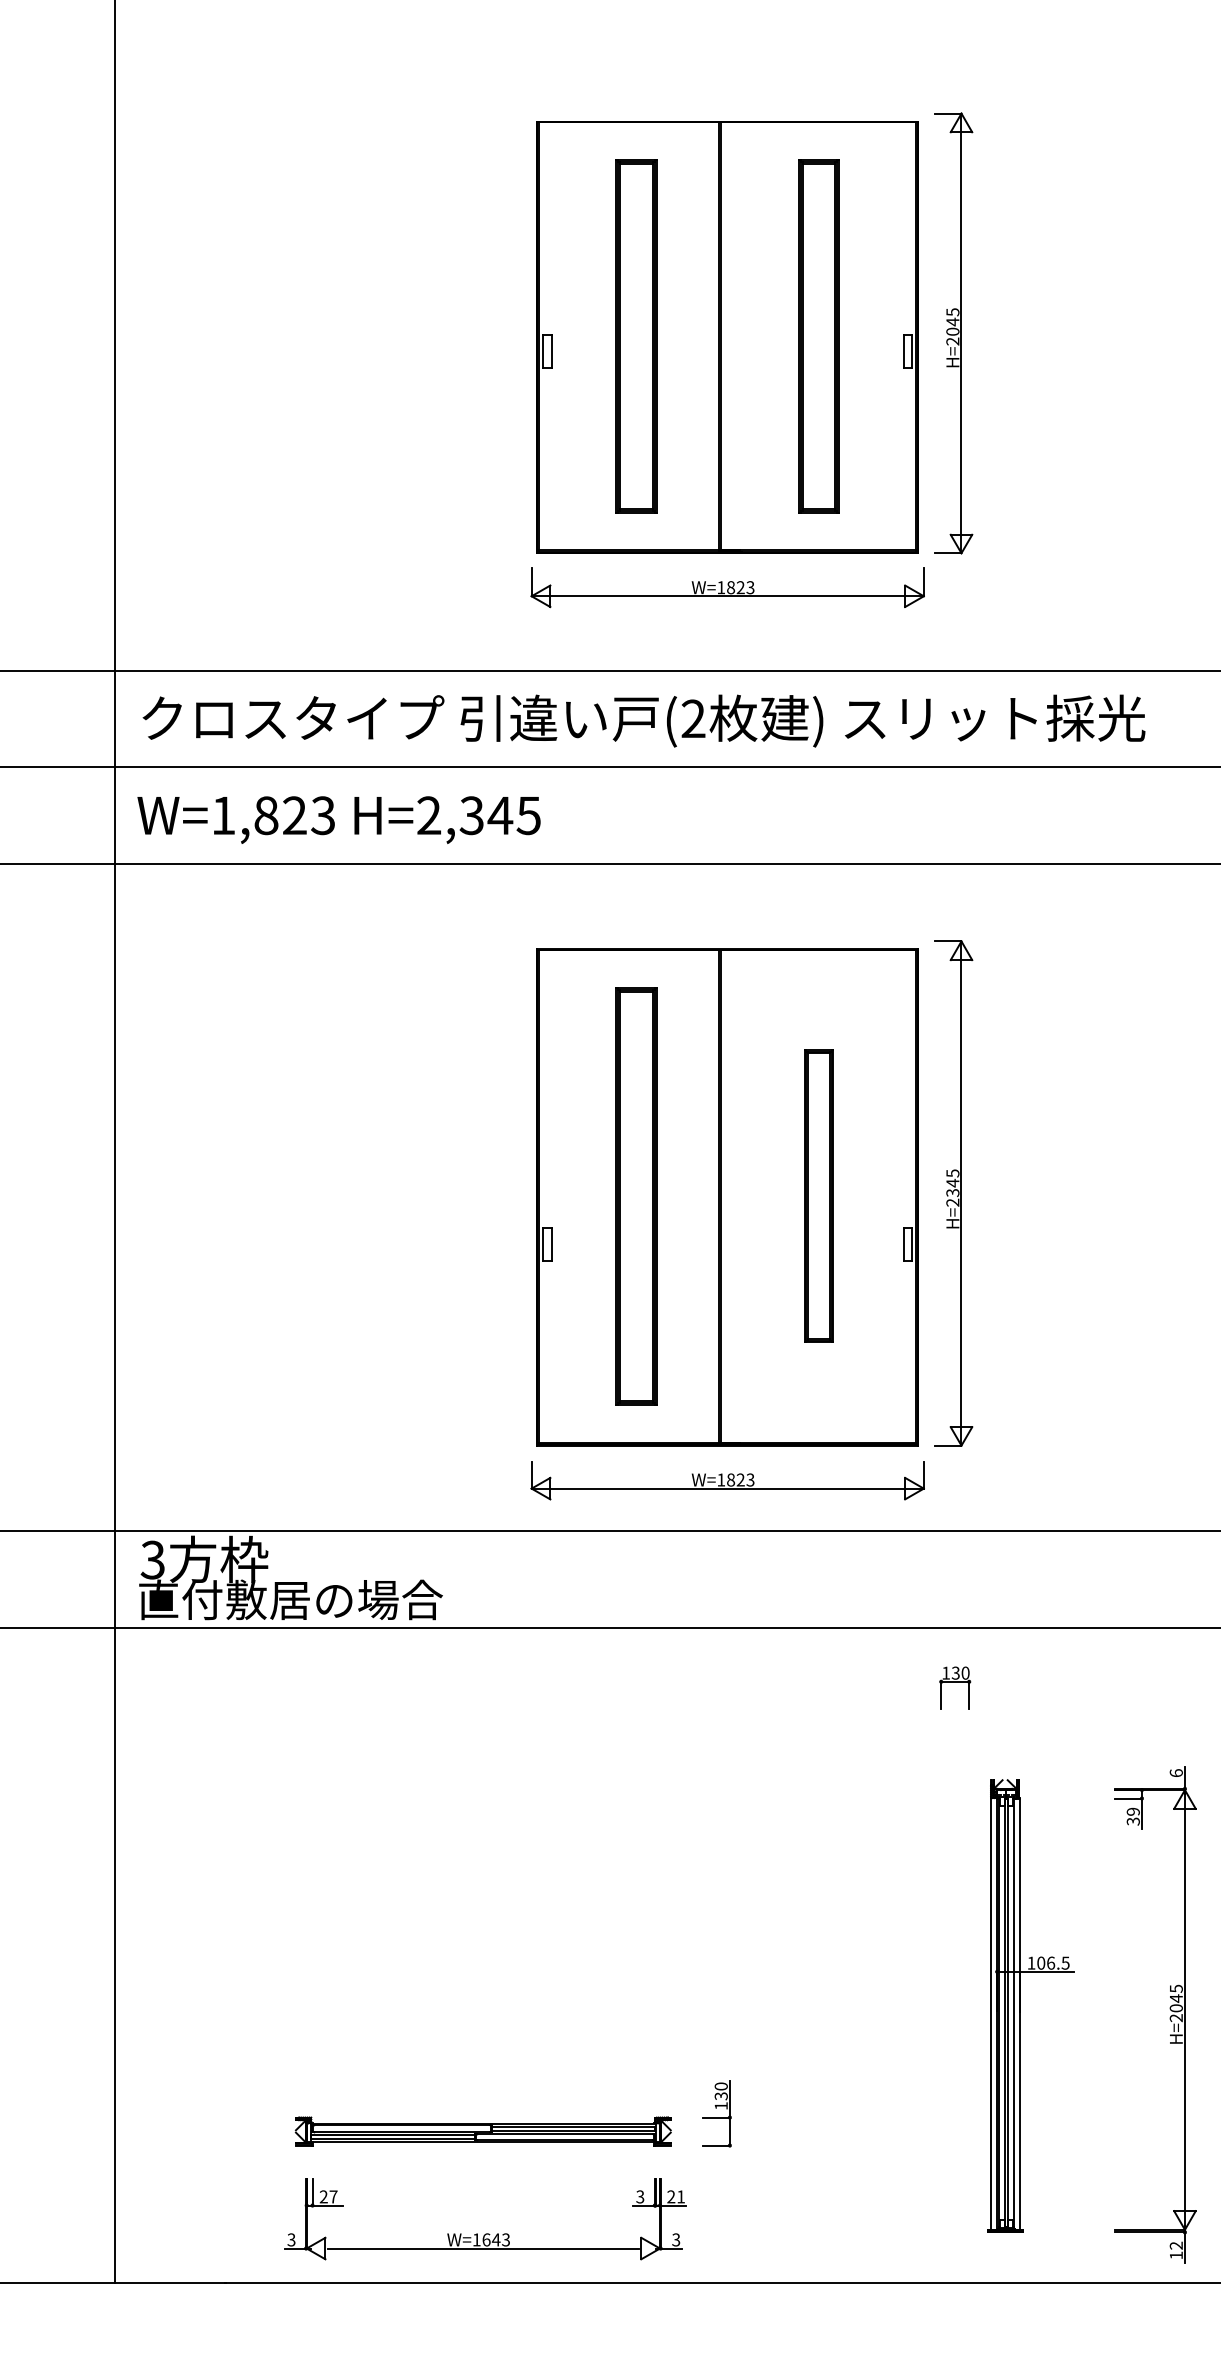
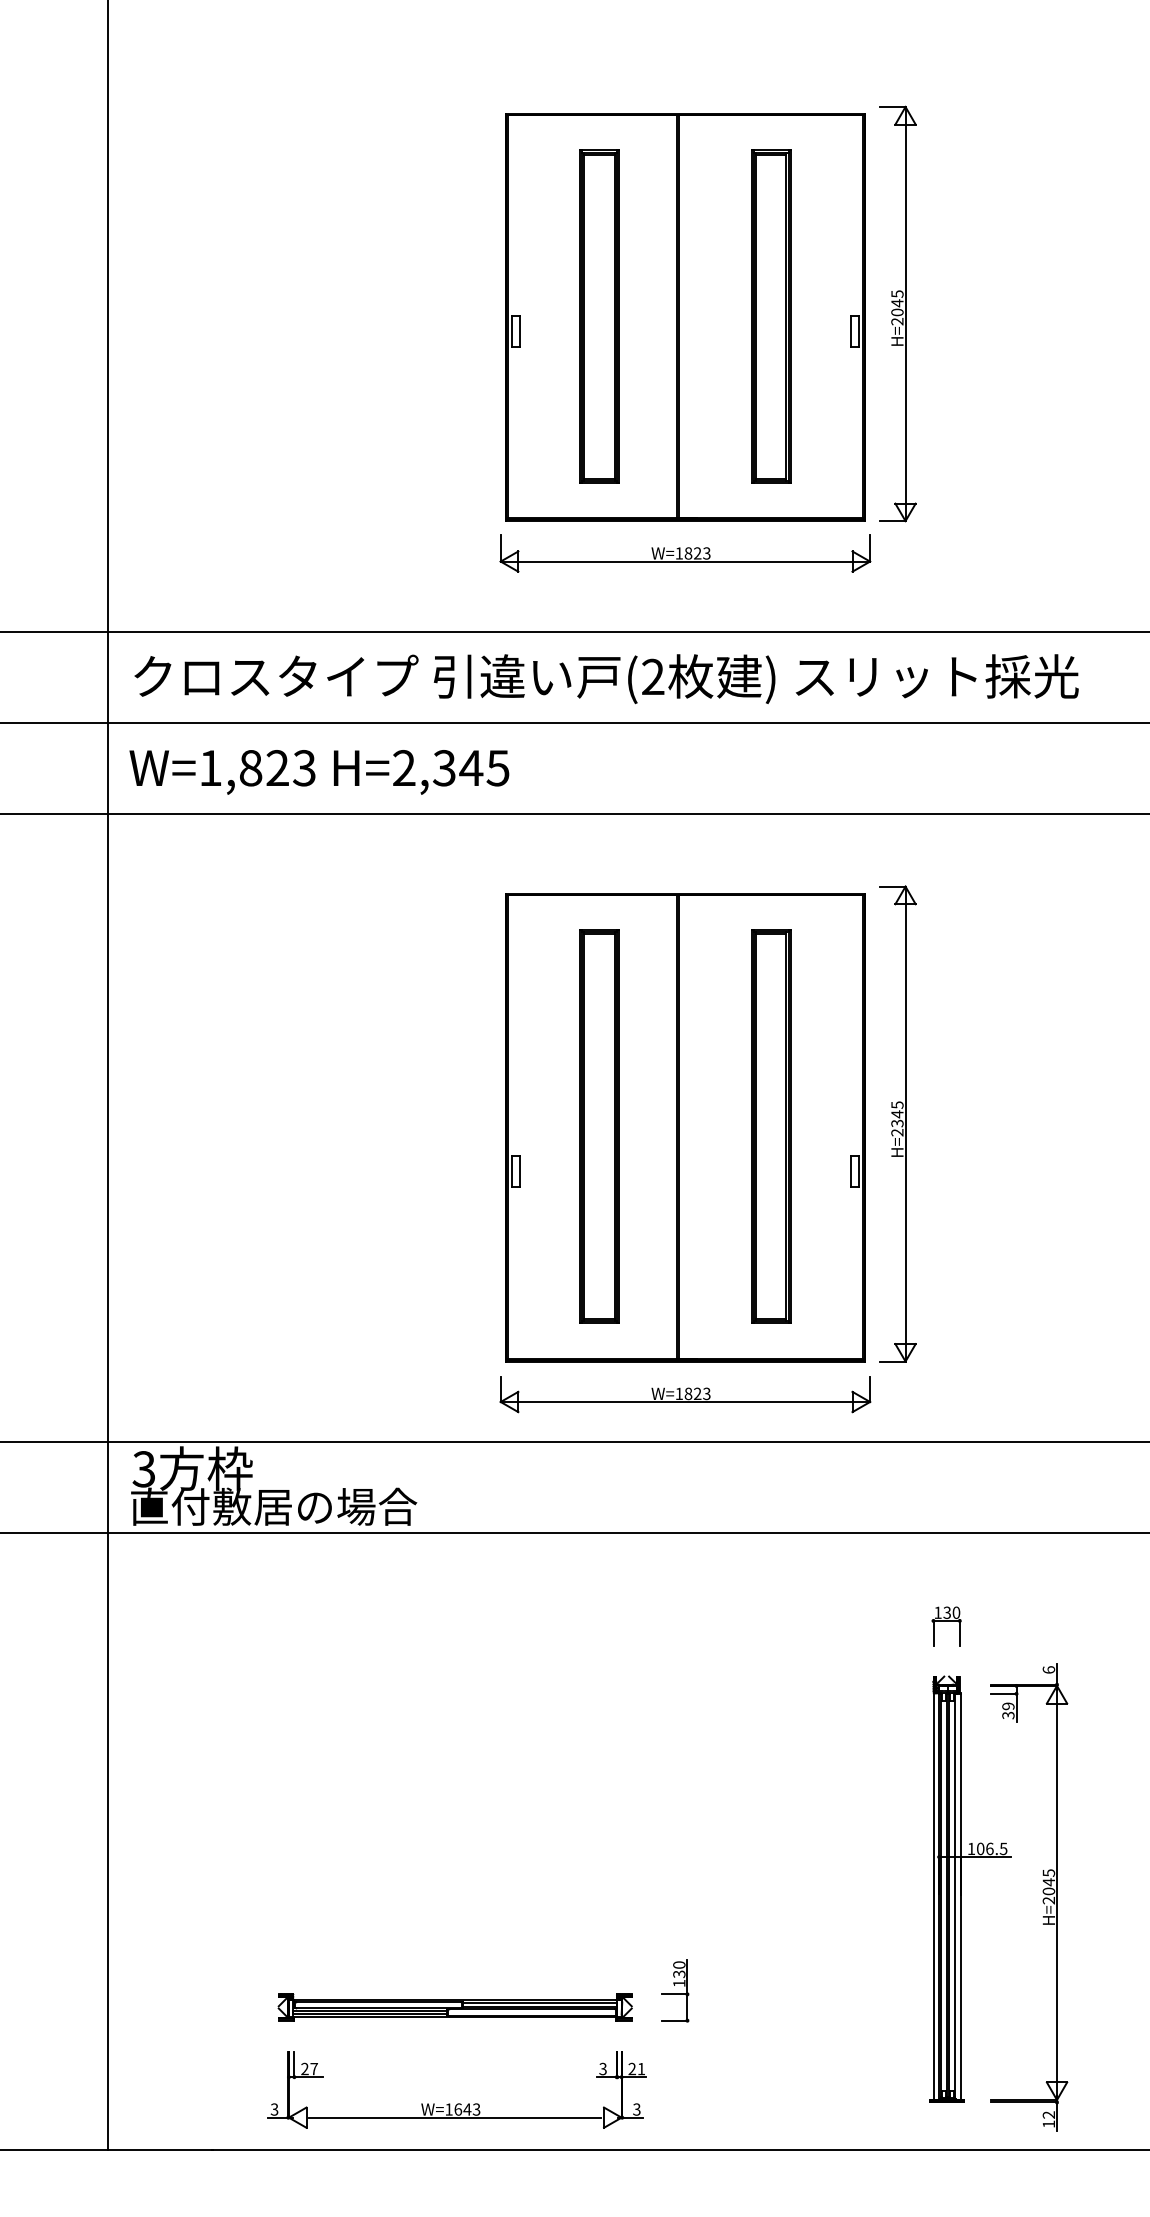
part: (819, 1196) -> (771, 1126), size x1.43
part: (955, 1687) -> (946, 1626), moved
part: (1169, 2017) -> (1042, 1900), moved

